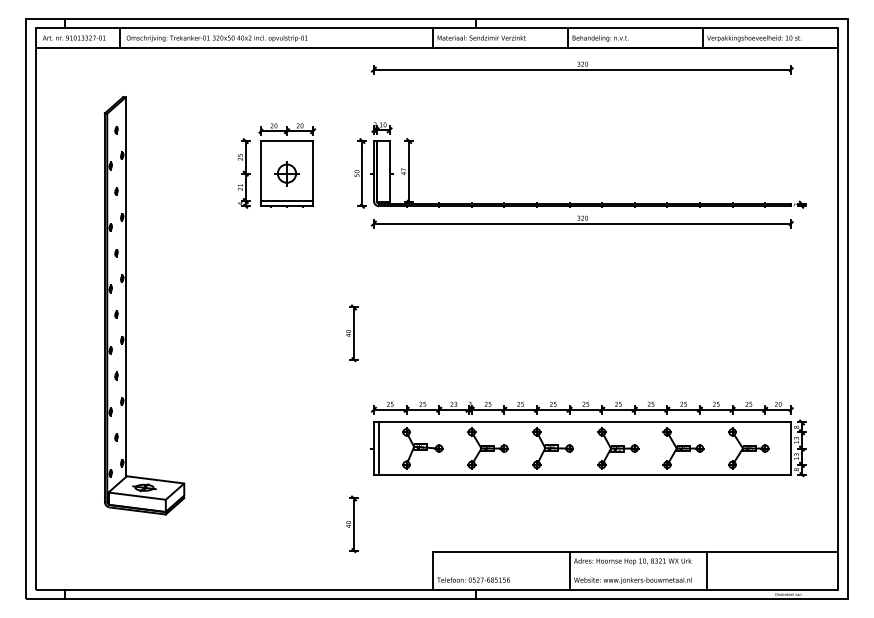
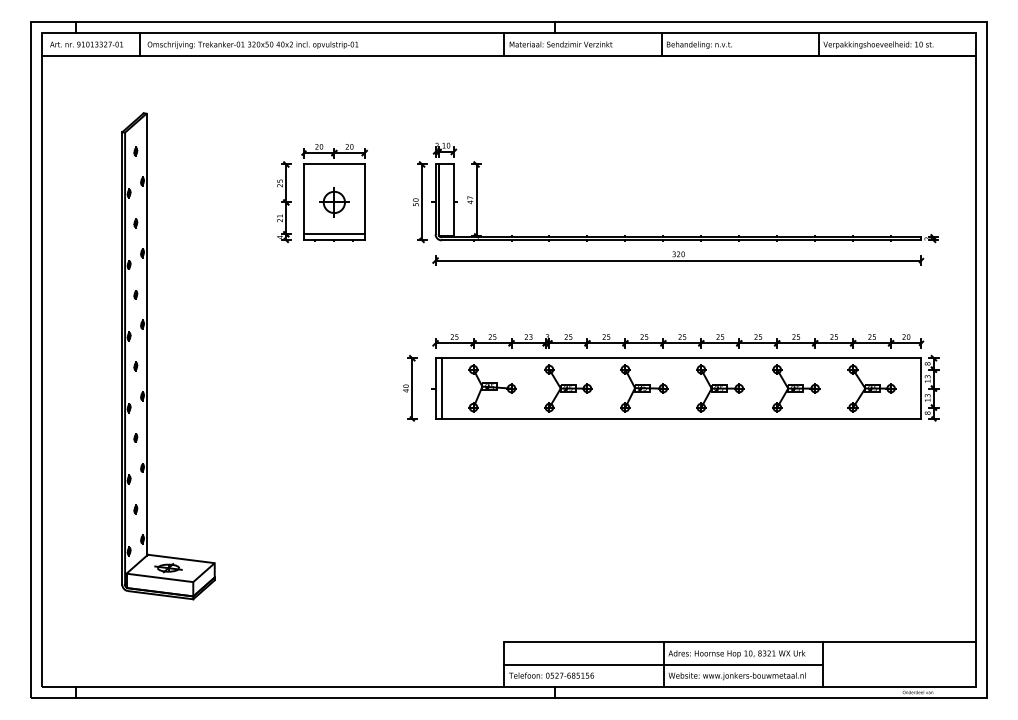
part: (581, 67) -> (677, 78), removed
part: (588, 439) -> (685, 378), moved
part: (352, 524) -> (410, 610), removed
line: (569, 570) -> (663, 664), added

